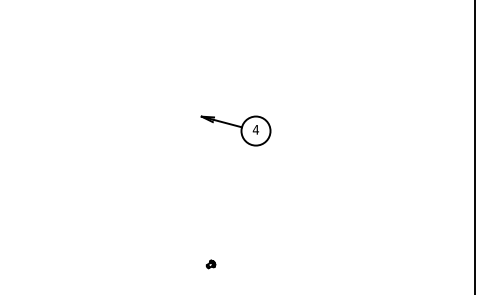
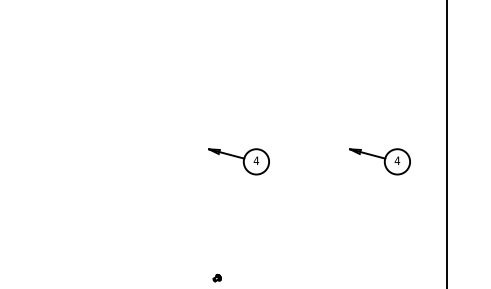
part: (397, 130) -> (379, 161), added

